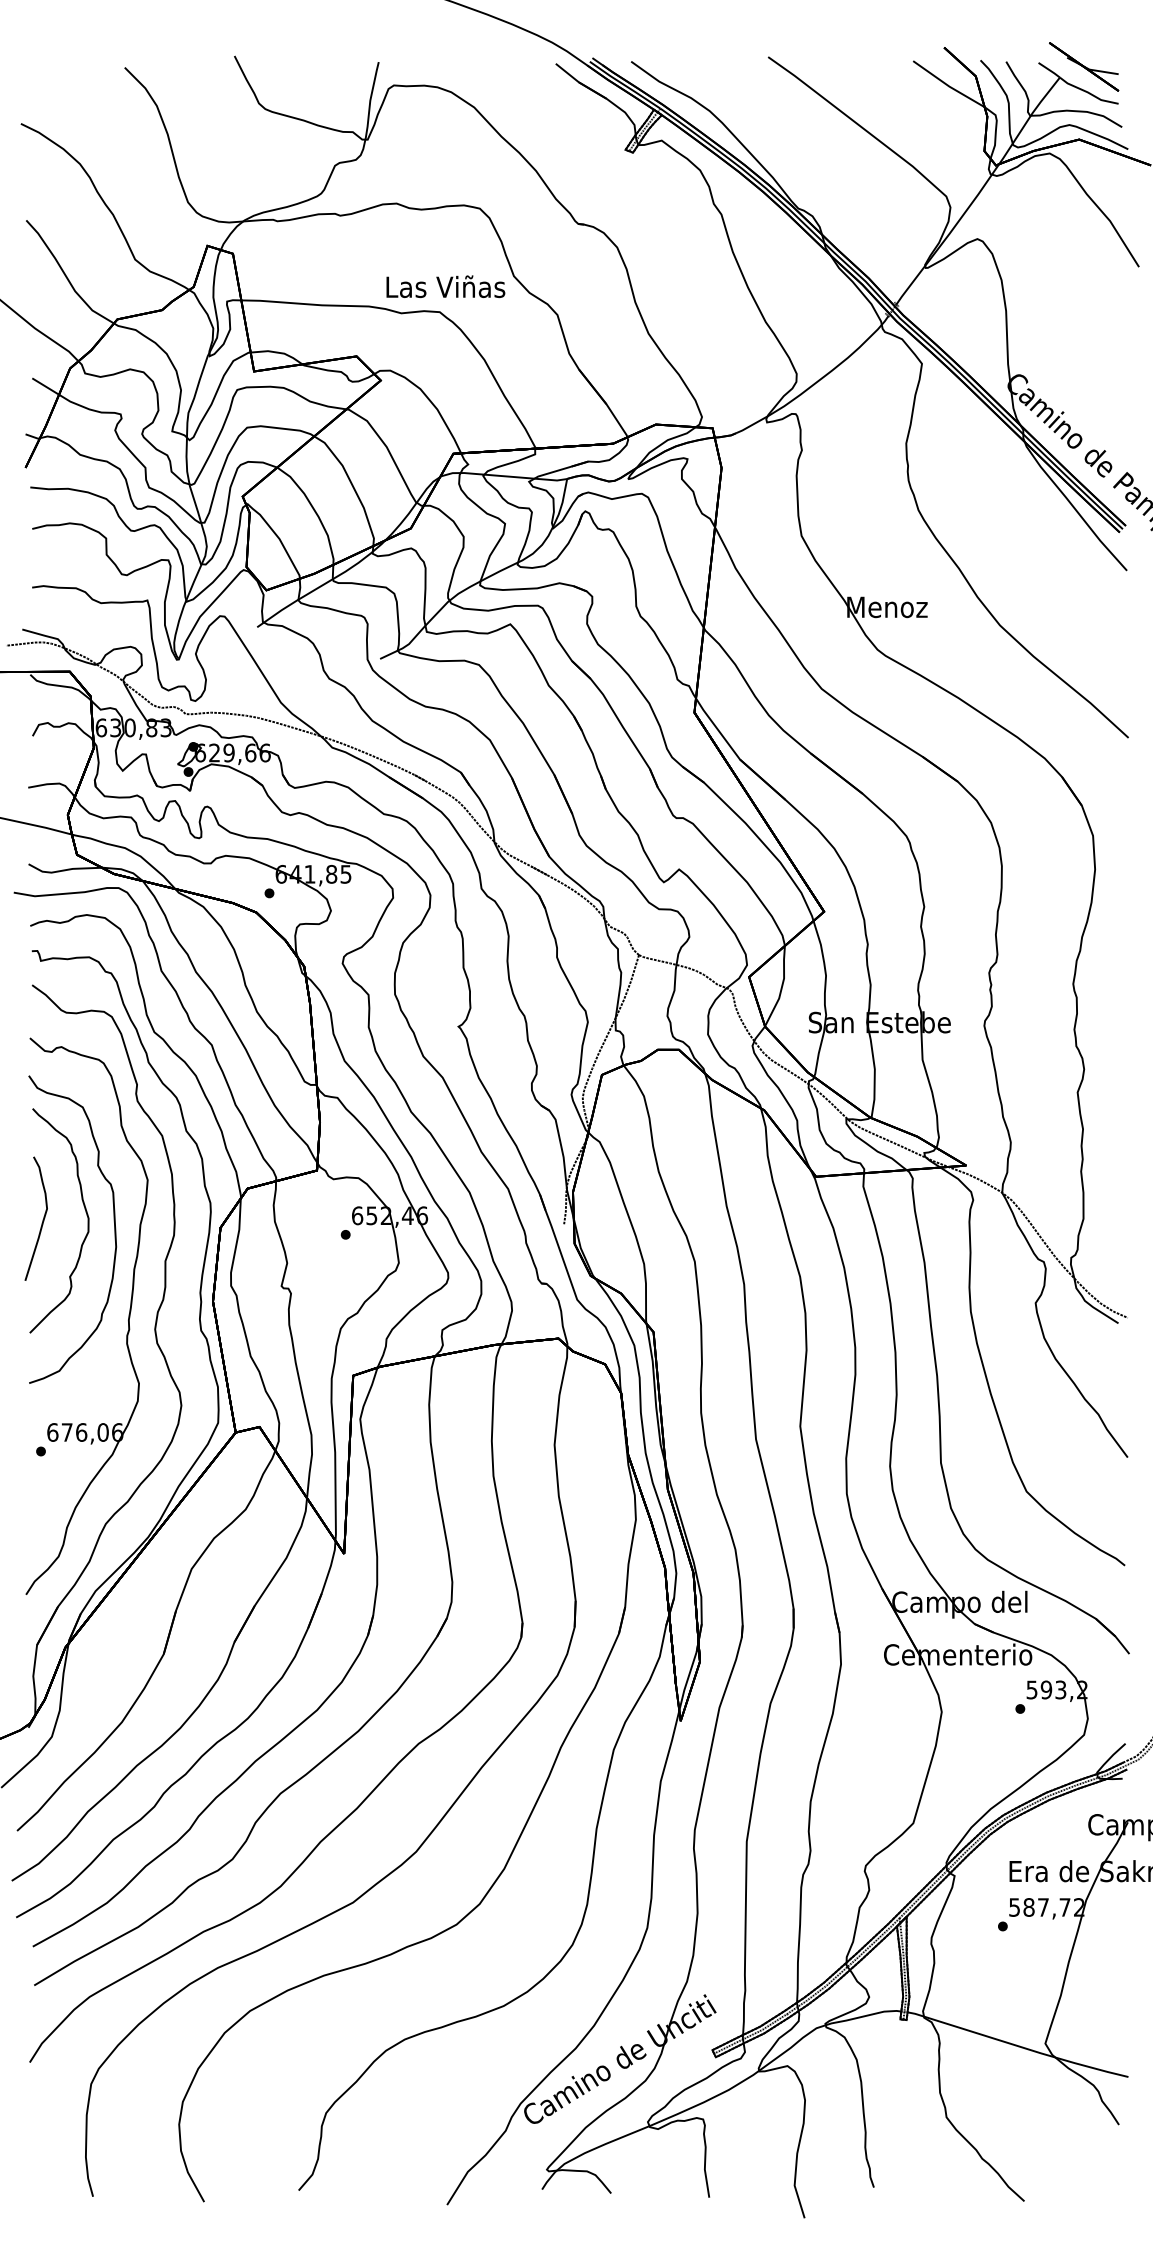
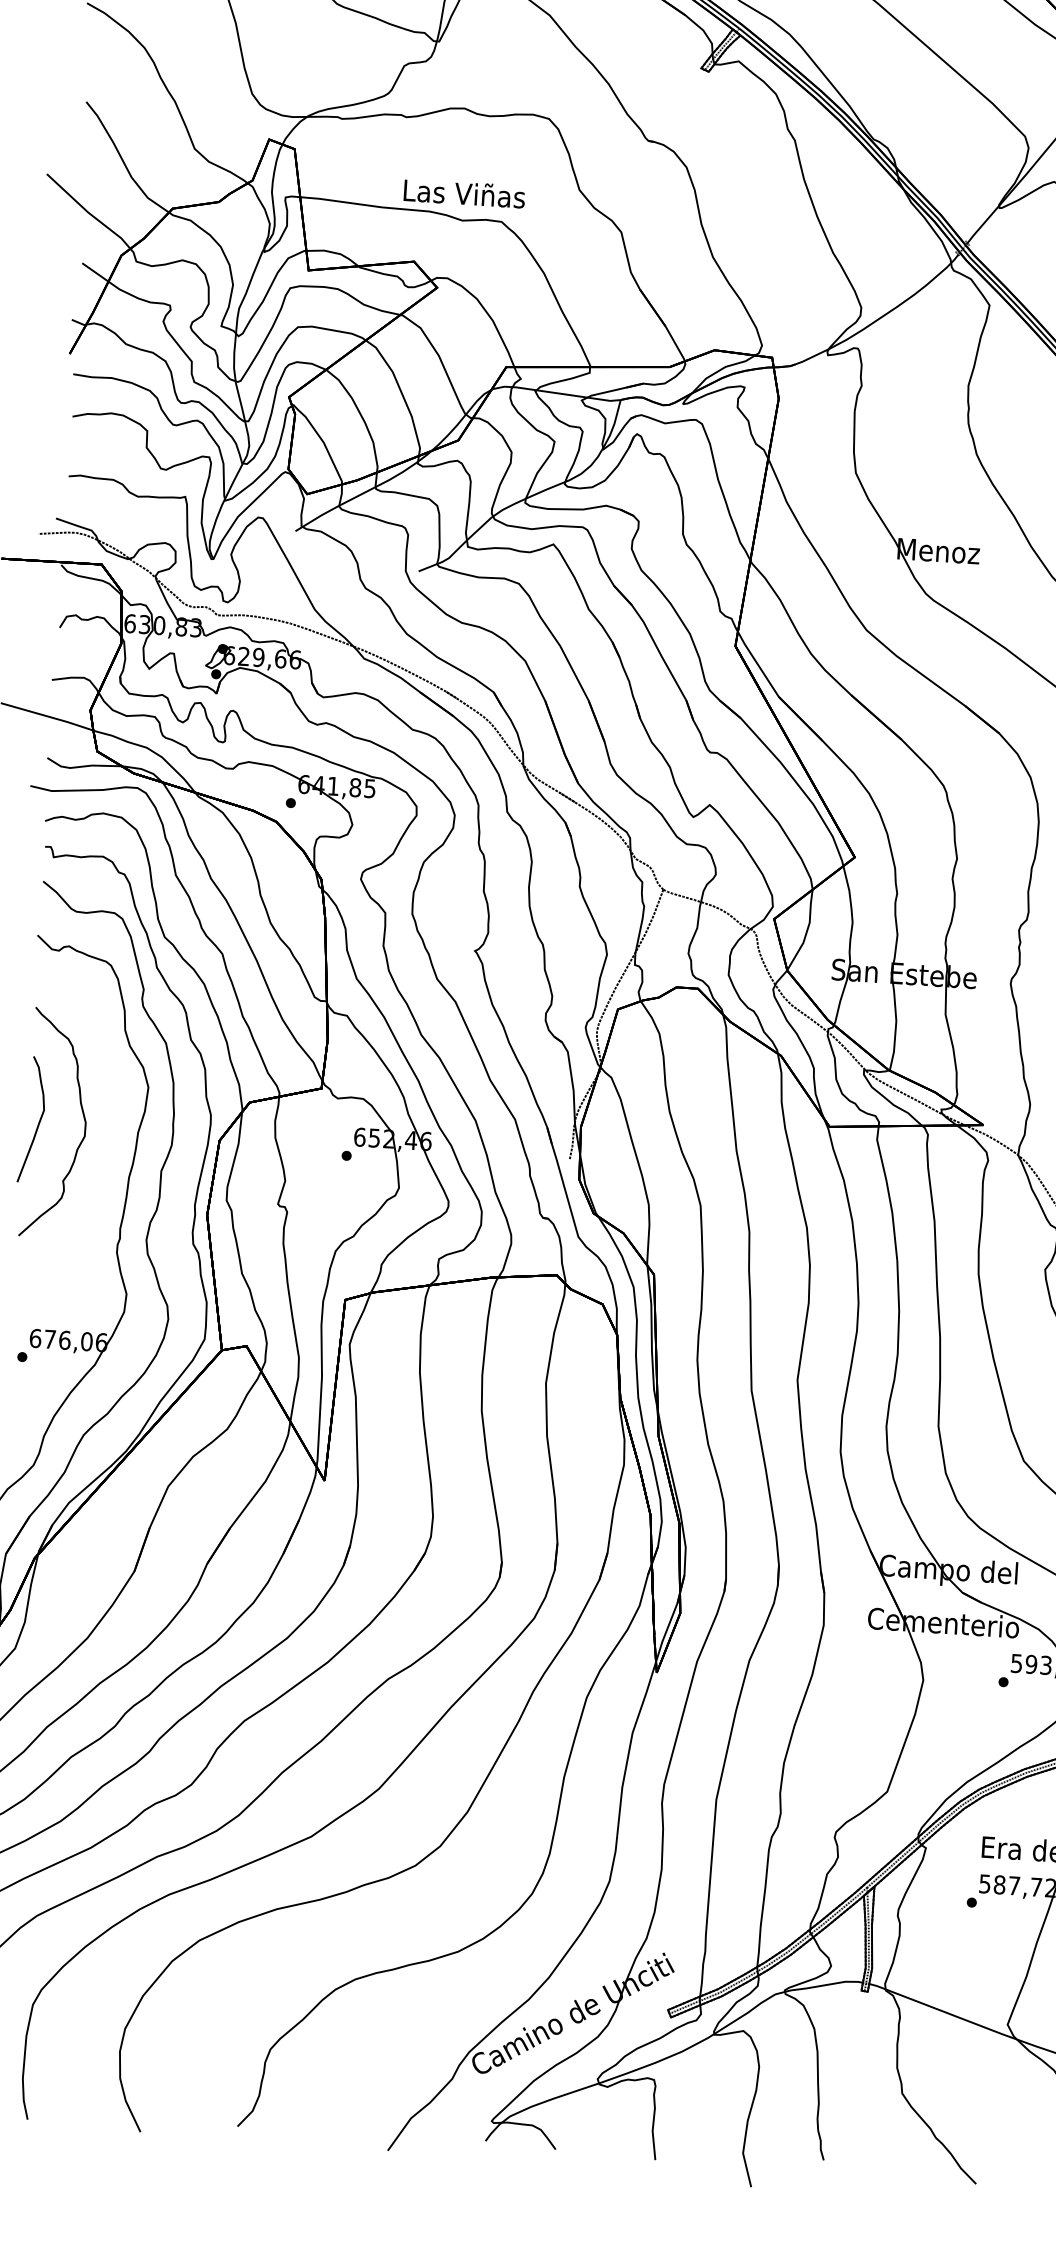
text: (445, 286) -> (464, 193), moved
part: (113, 1221) -> (110, 1127), removed

